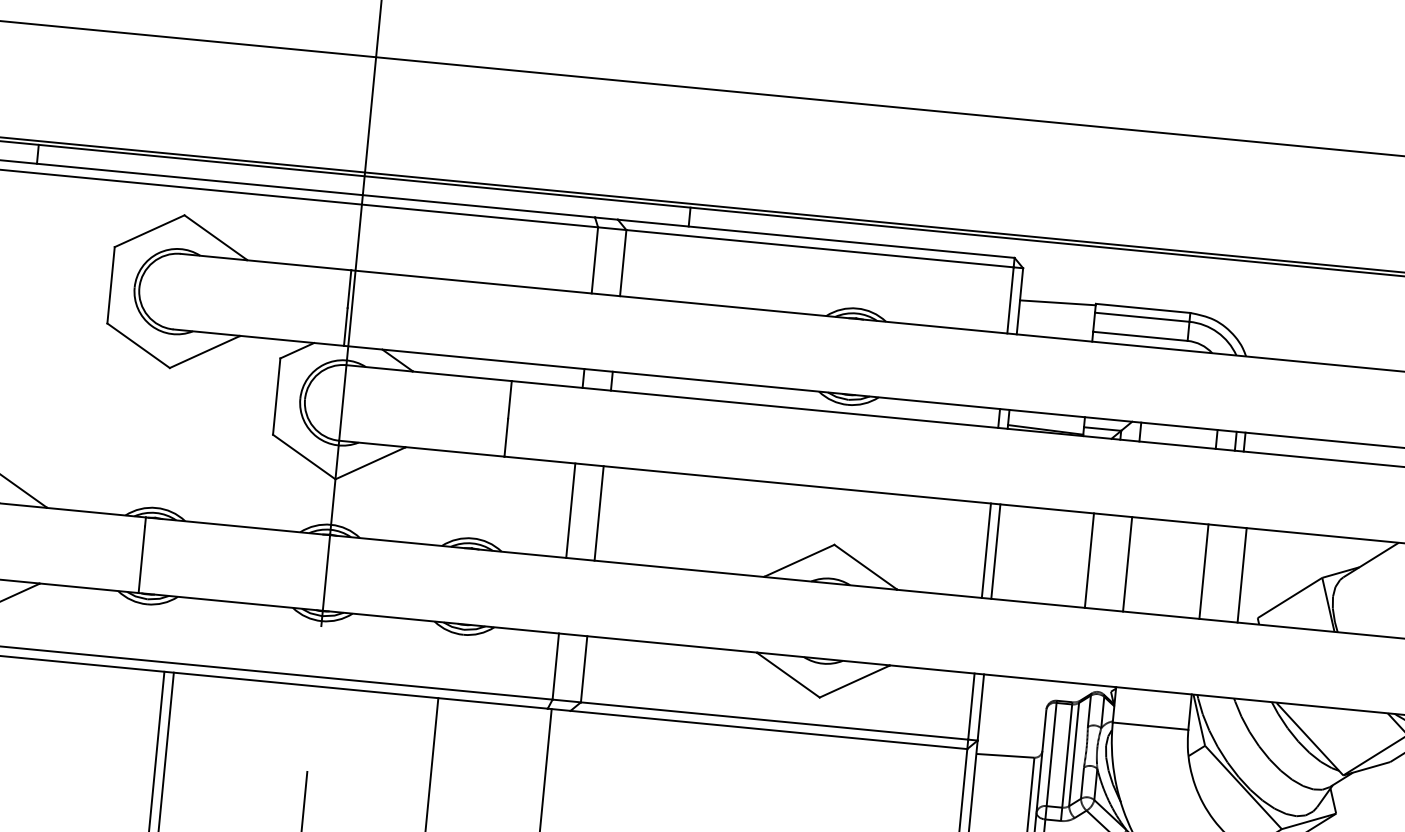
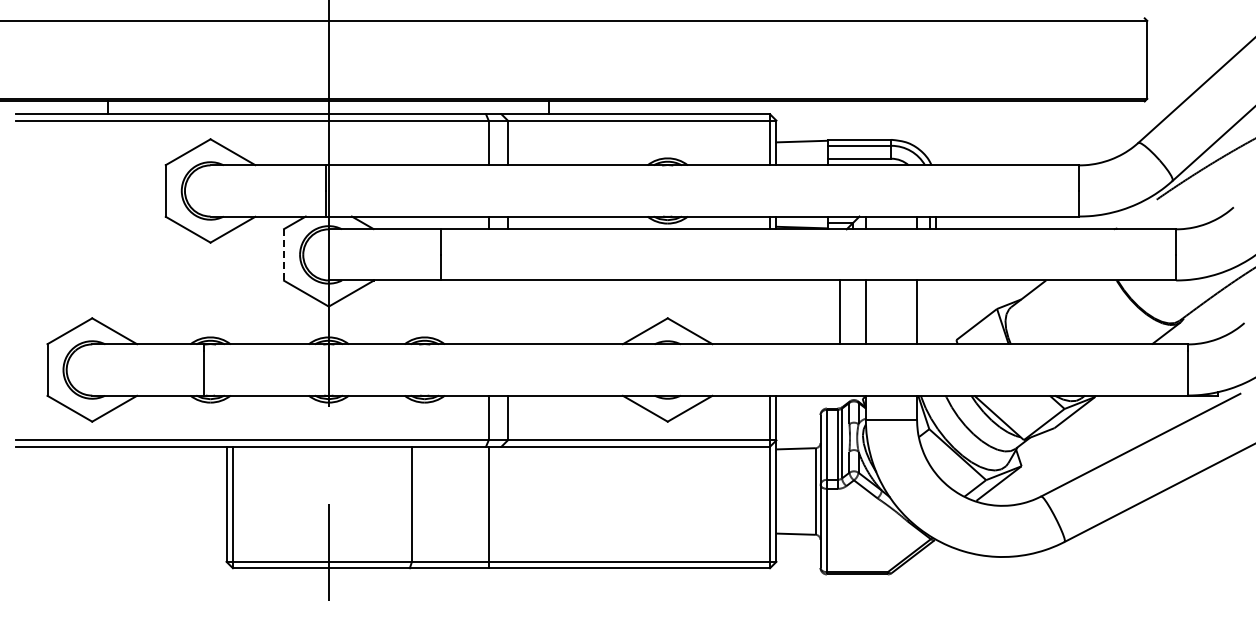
line: (277, 396) -> (284, 254), solid -> dashed
line: (570, 510) -> (488, 312), removed
line: (598, 513) -> (507, 312), removed
line: (987, 550) -> (770, 312), removed
line: (995, 551) -> (776, 312), removed
line: (1242, 575) -> (943, 312), removed

